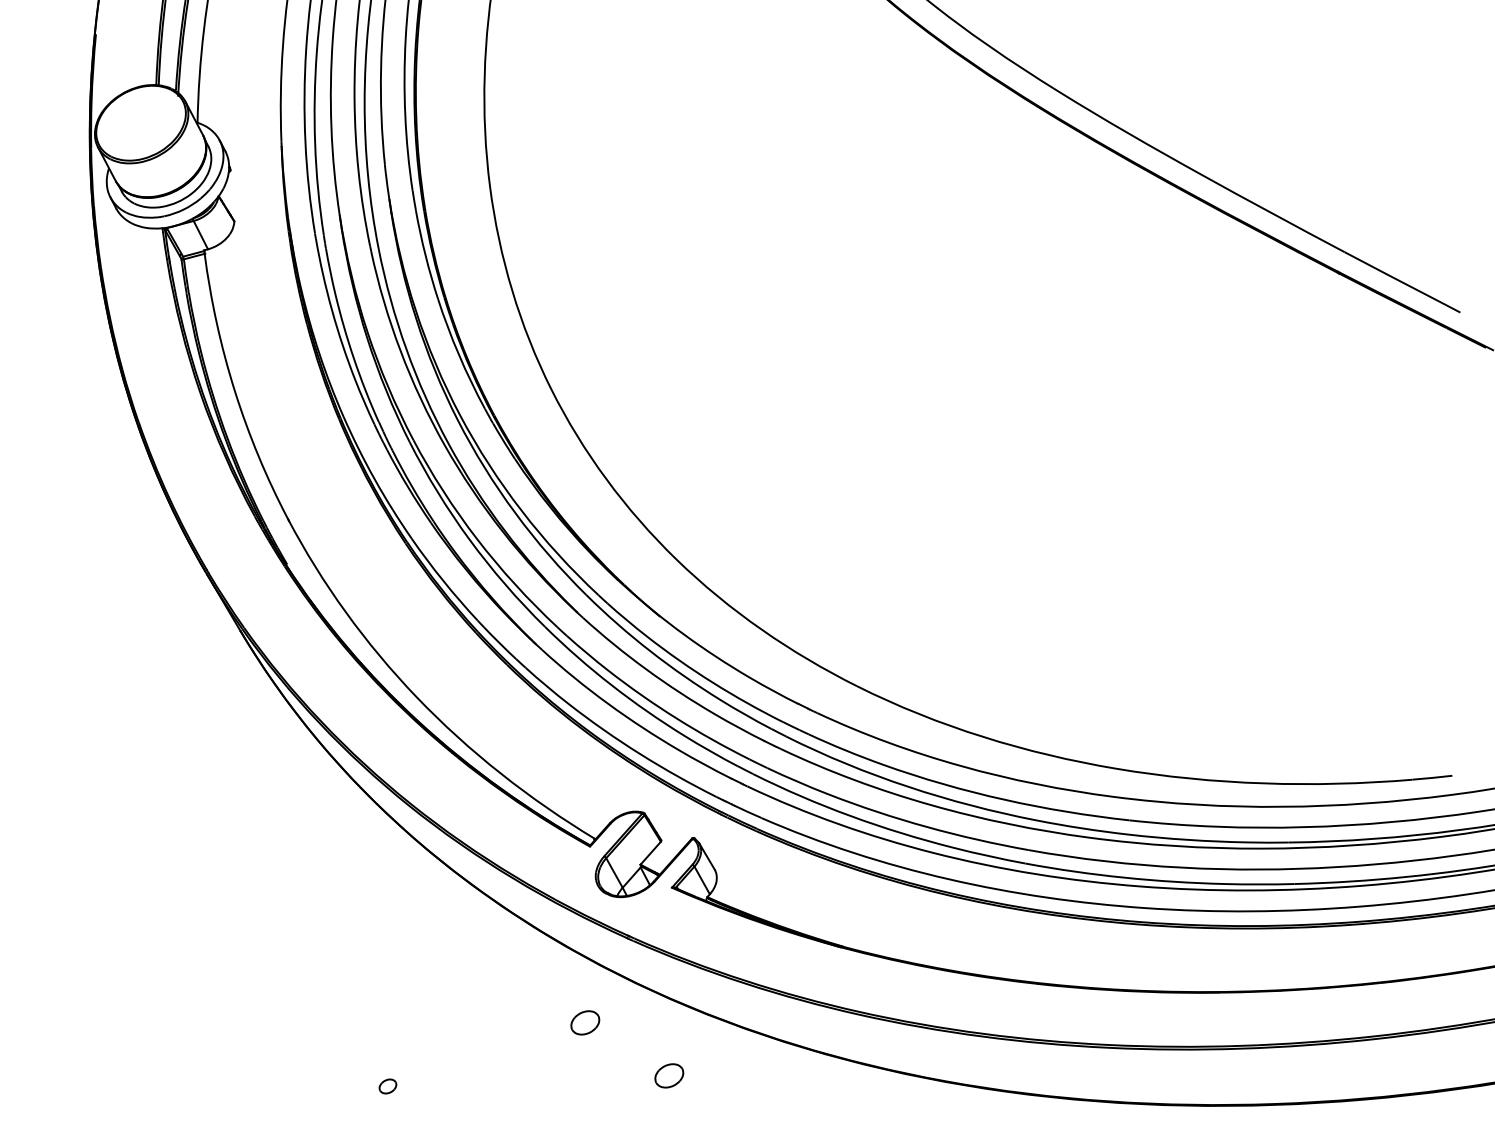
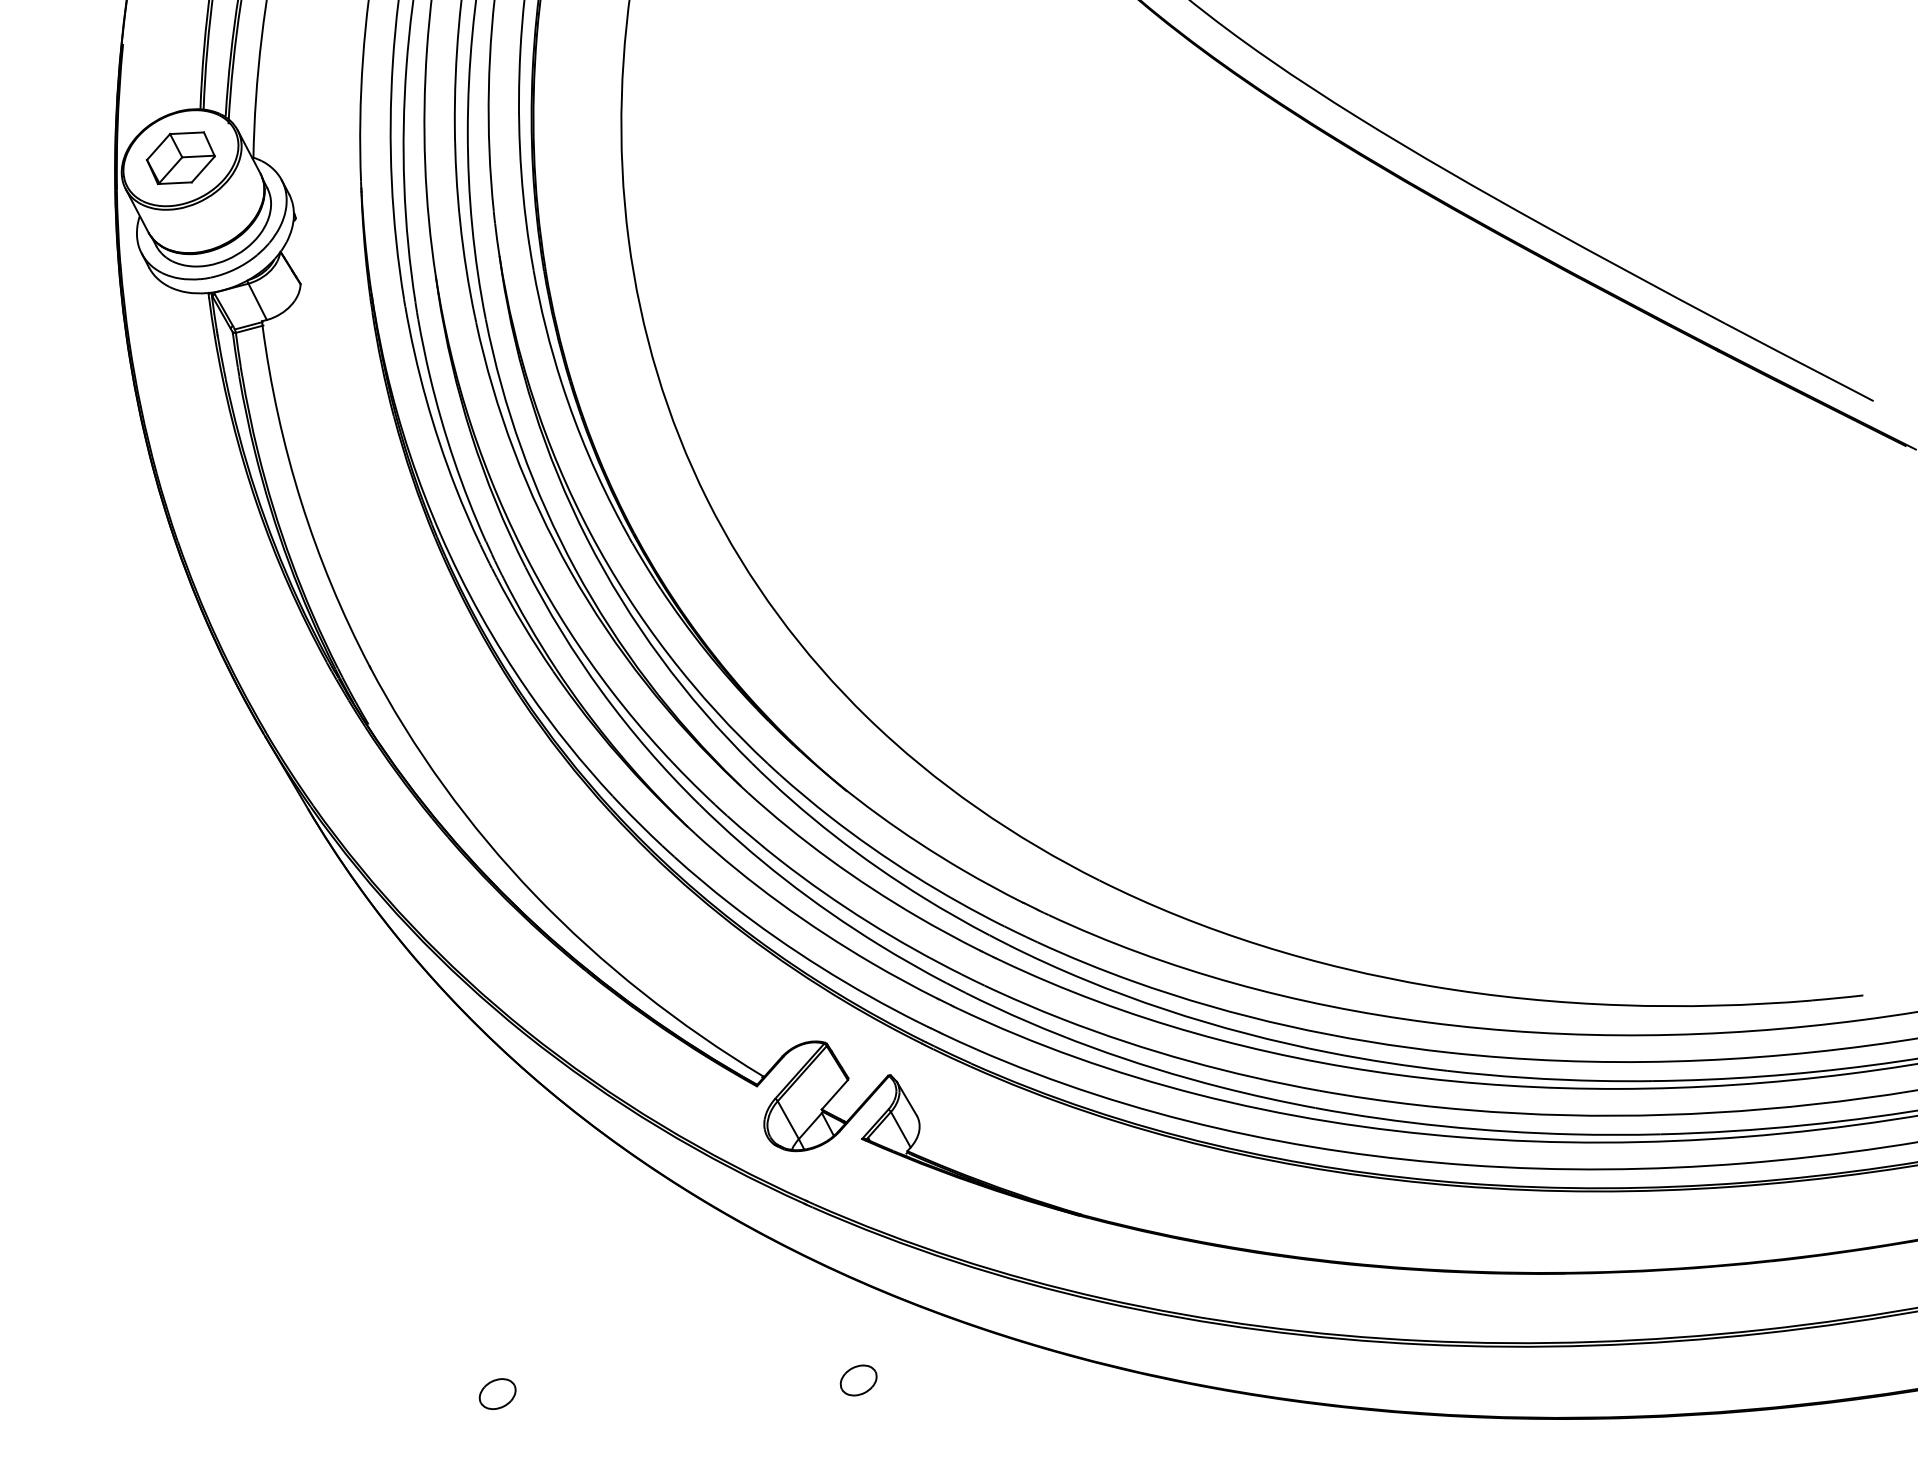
part: (140, 123) -> (180, 158), added
part: (585, 1022) -> (751, 1311), removed
part: (387, 1086) -> (497, 1394), size x1.67

